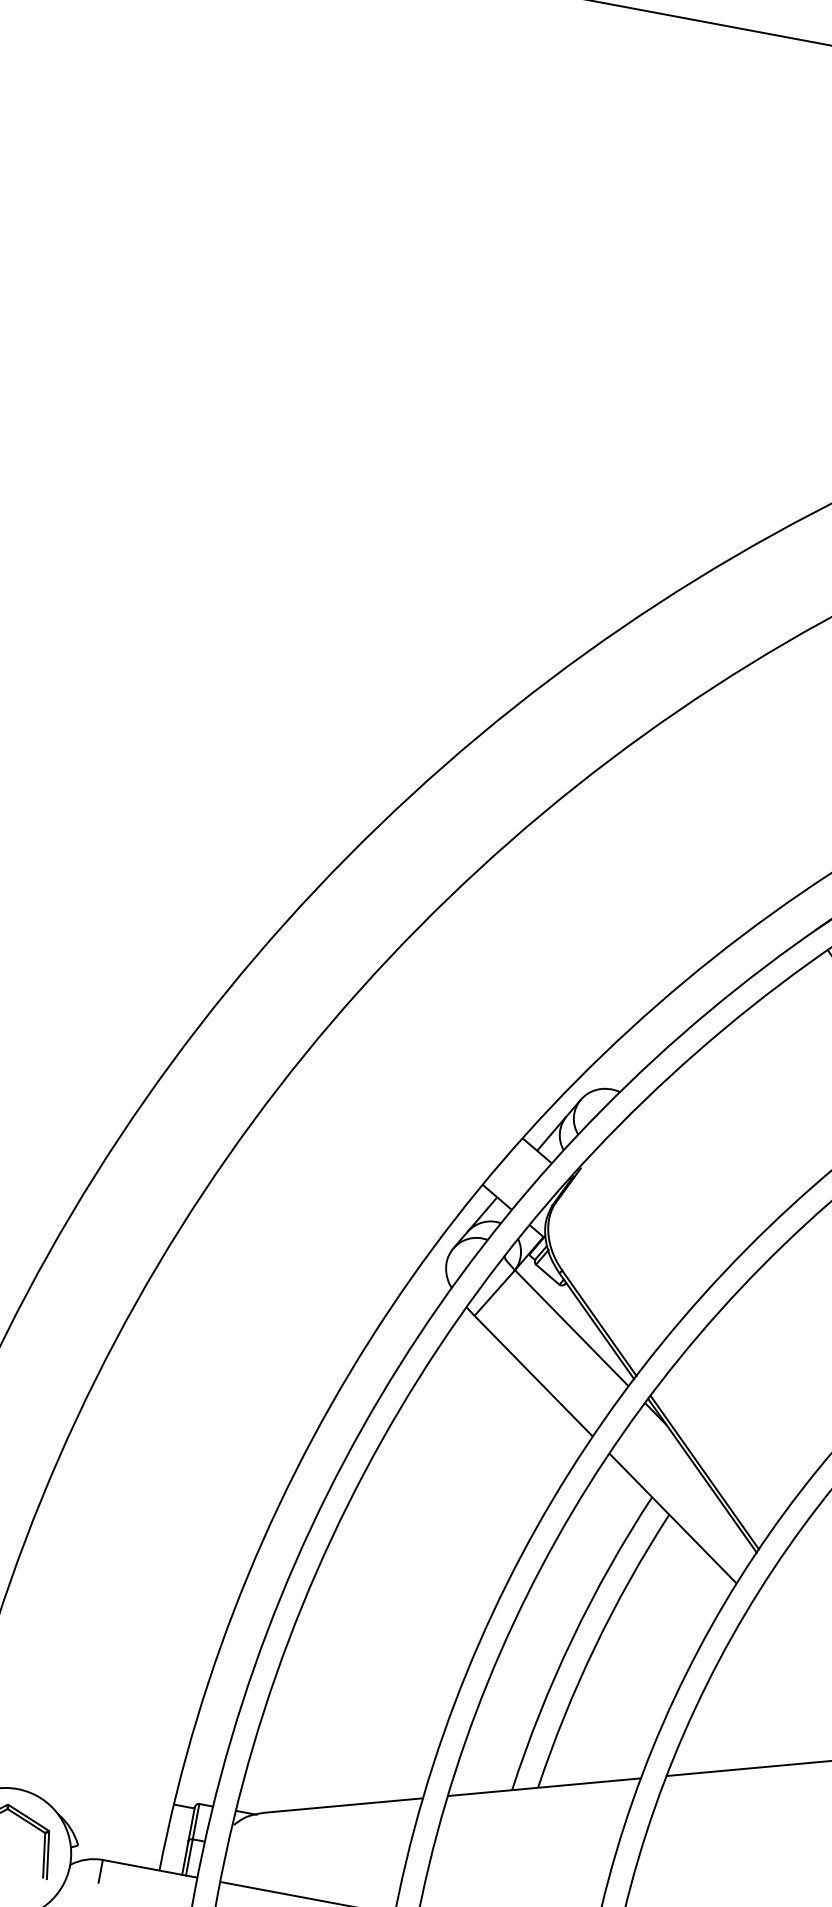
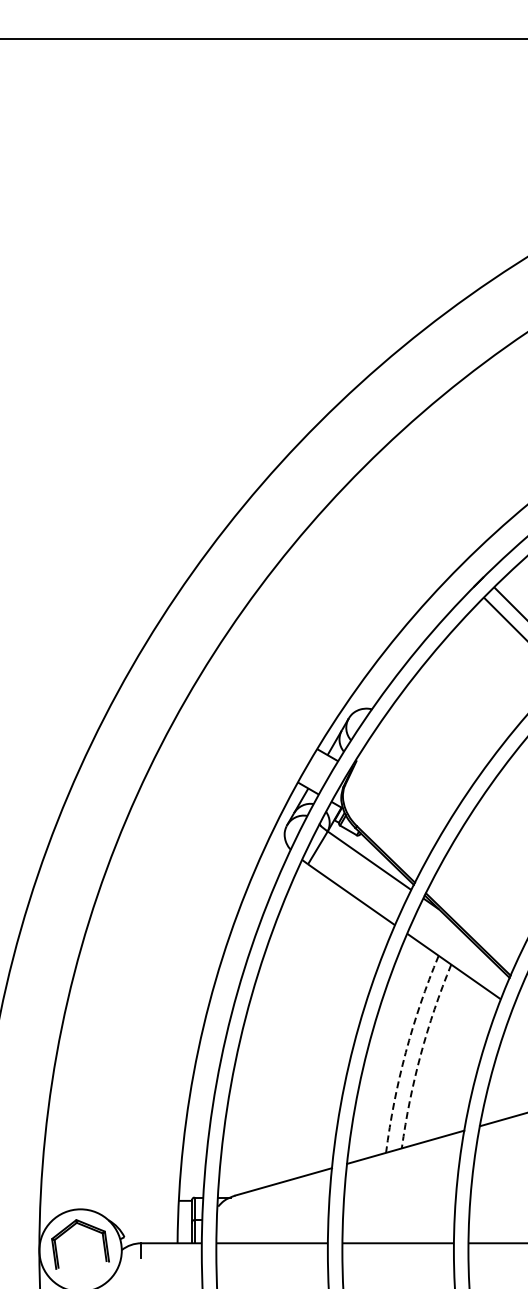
arc: (571, 1638) -> (405, 1052), solid -> dashed
arc: (594, 1646) -> (420, 1054), solid -> dashed

